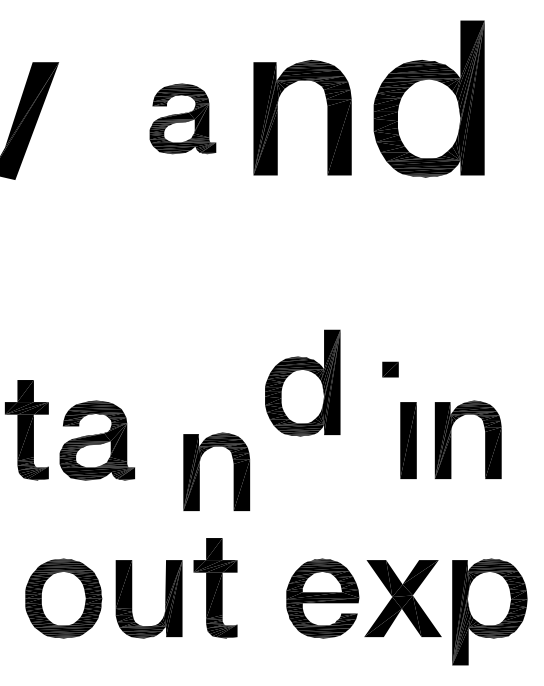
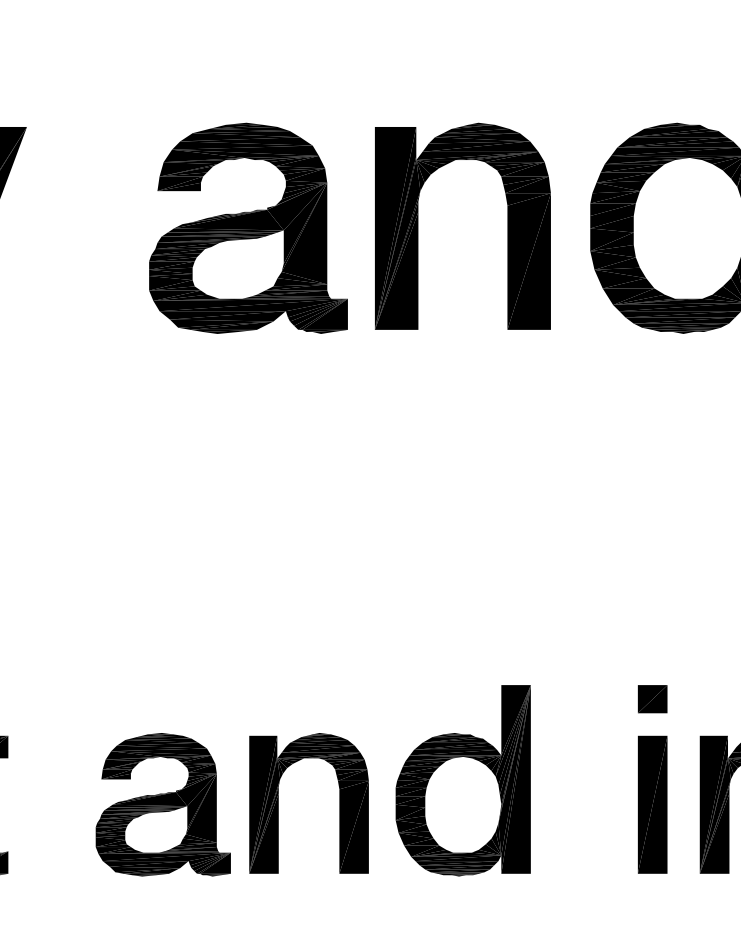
part: (182, 118) -> (247, 227), size x1.67
part: (390, 369) -> (652, 698), moved
part: (302, 382) -> (462, 779), moved
part: (96, 440) -> (161, 804), moved
part: (199, 471) -> (278, 802), moved

